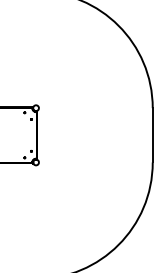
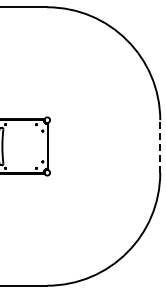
line: (152, 135) -> (160, 146), solid -> dashed

